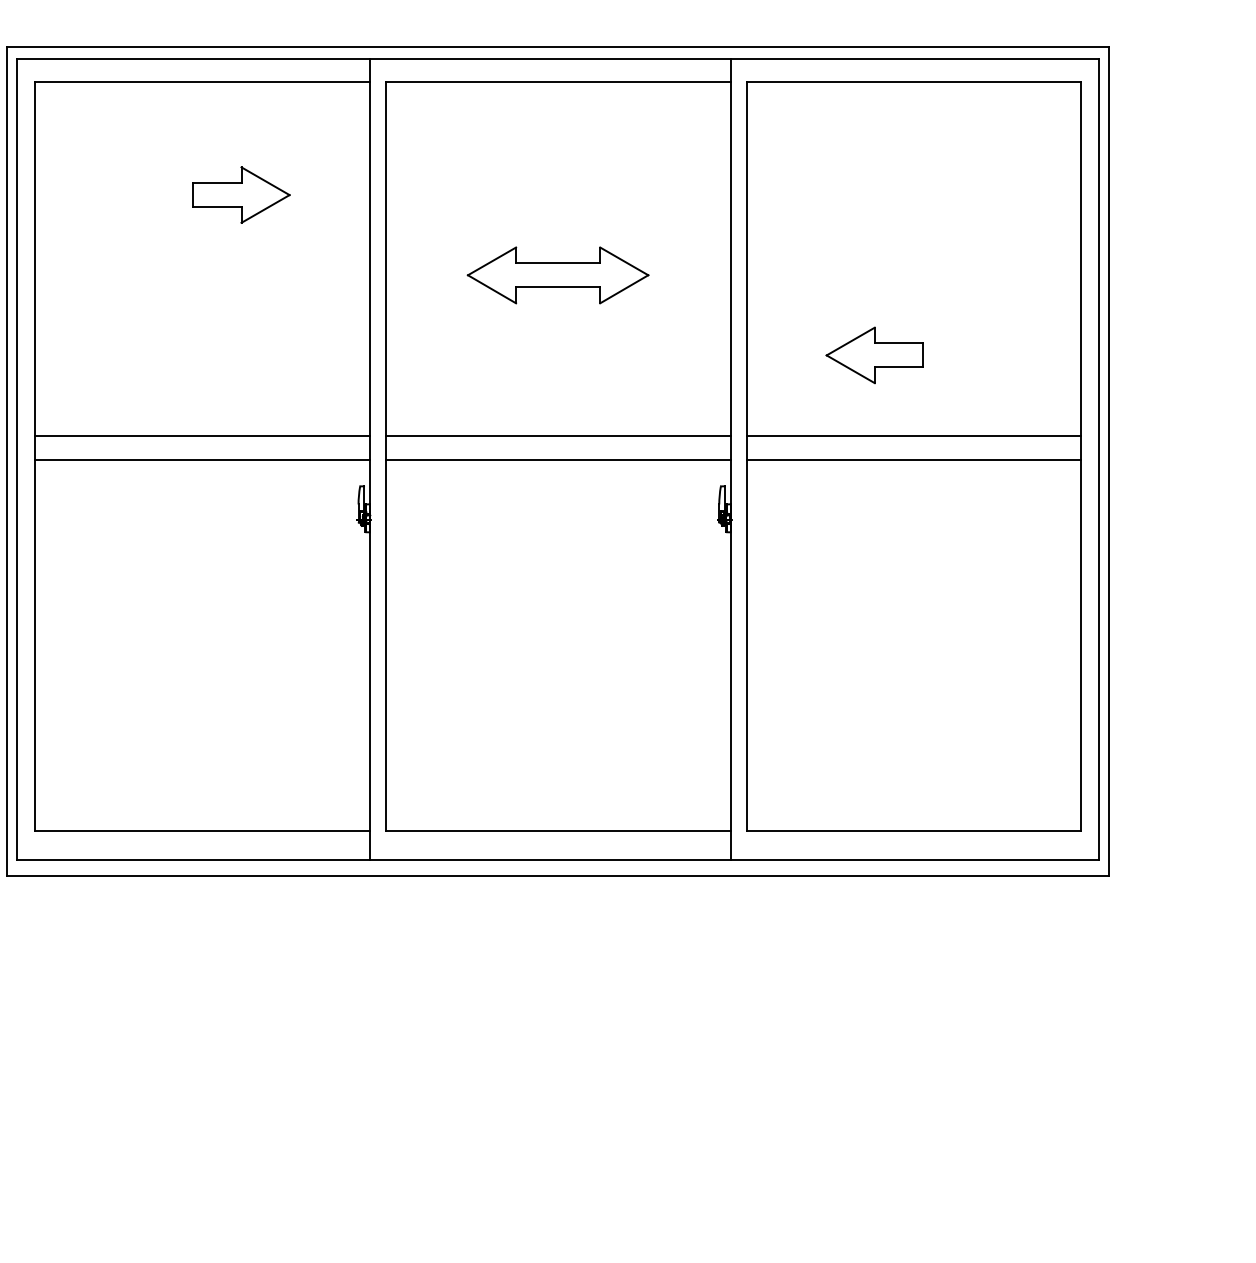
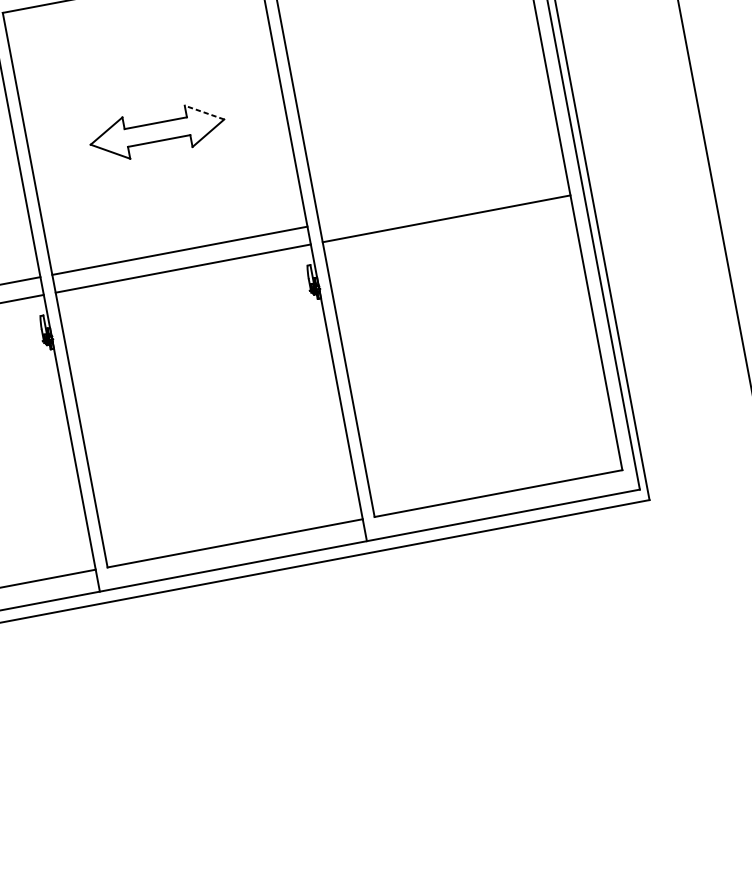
line: (624, 261) -> (204, 112), solid -> dashed
part: (874, 355) -> (402, 147), removed
line: (913, 435) -> (442, 201), removed

